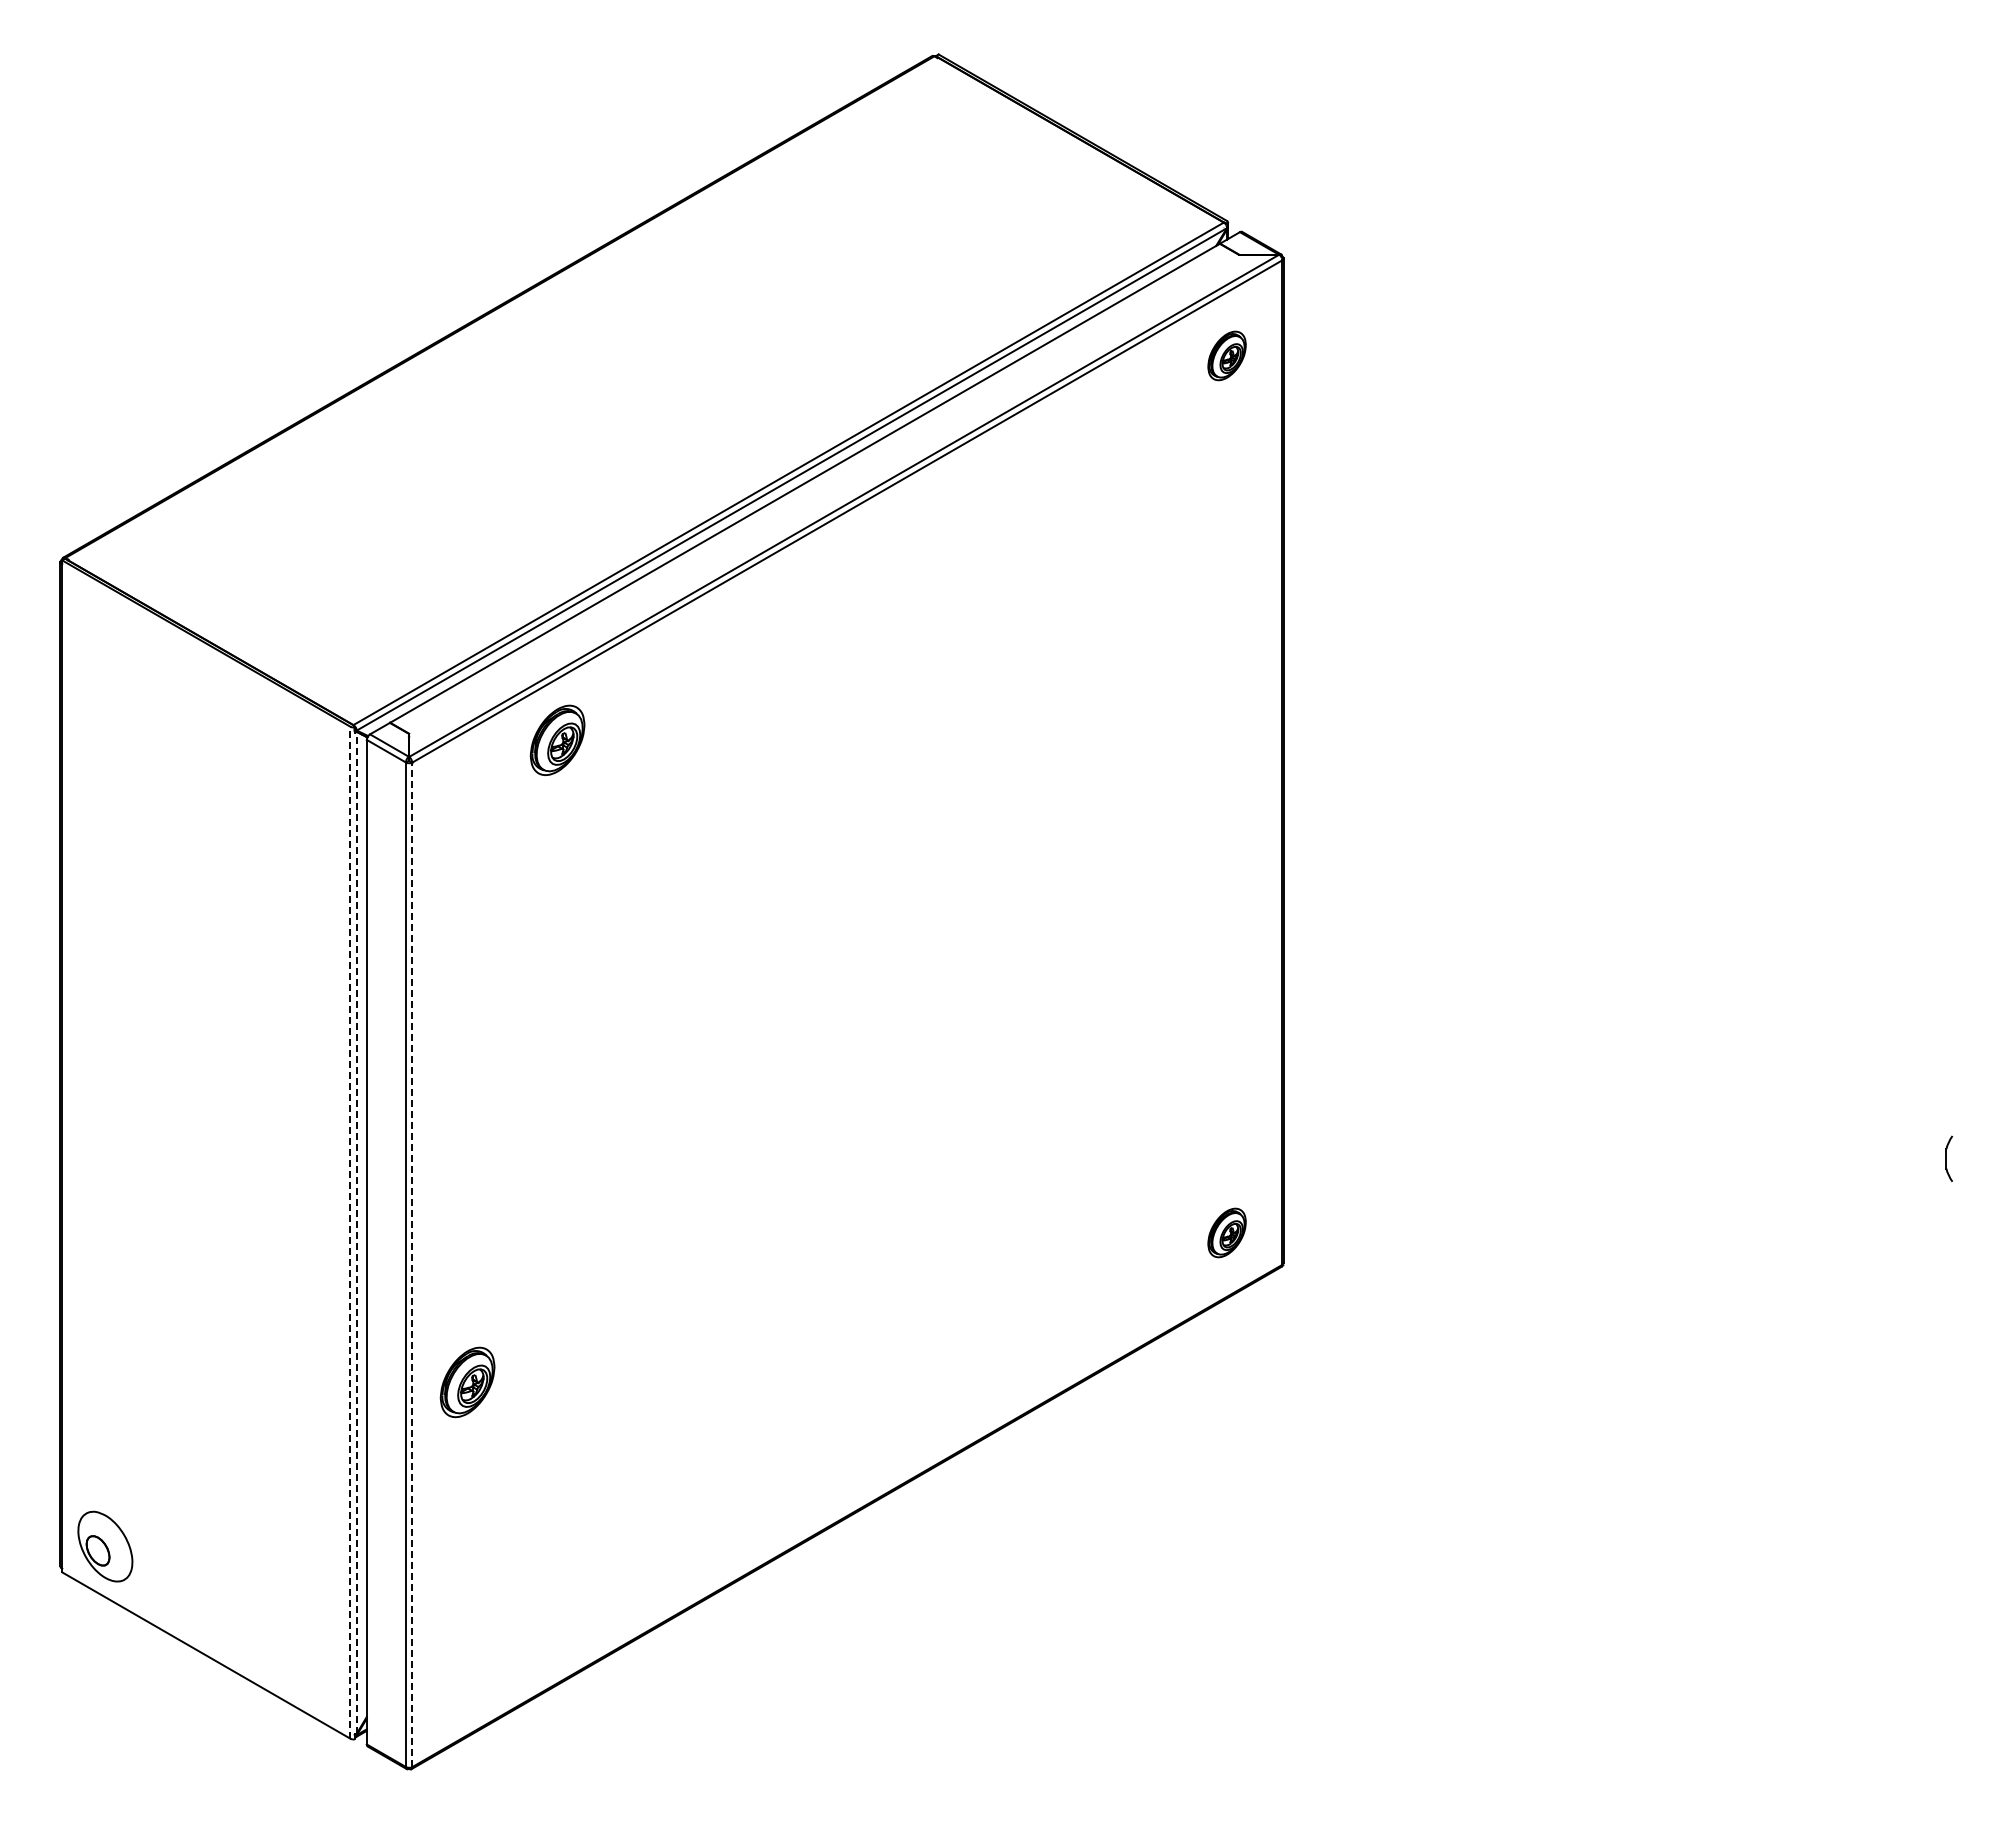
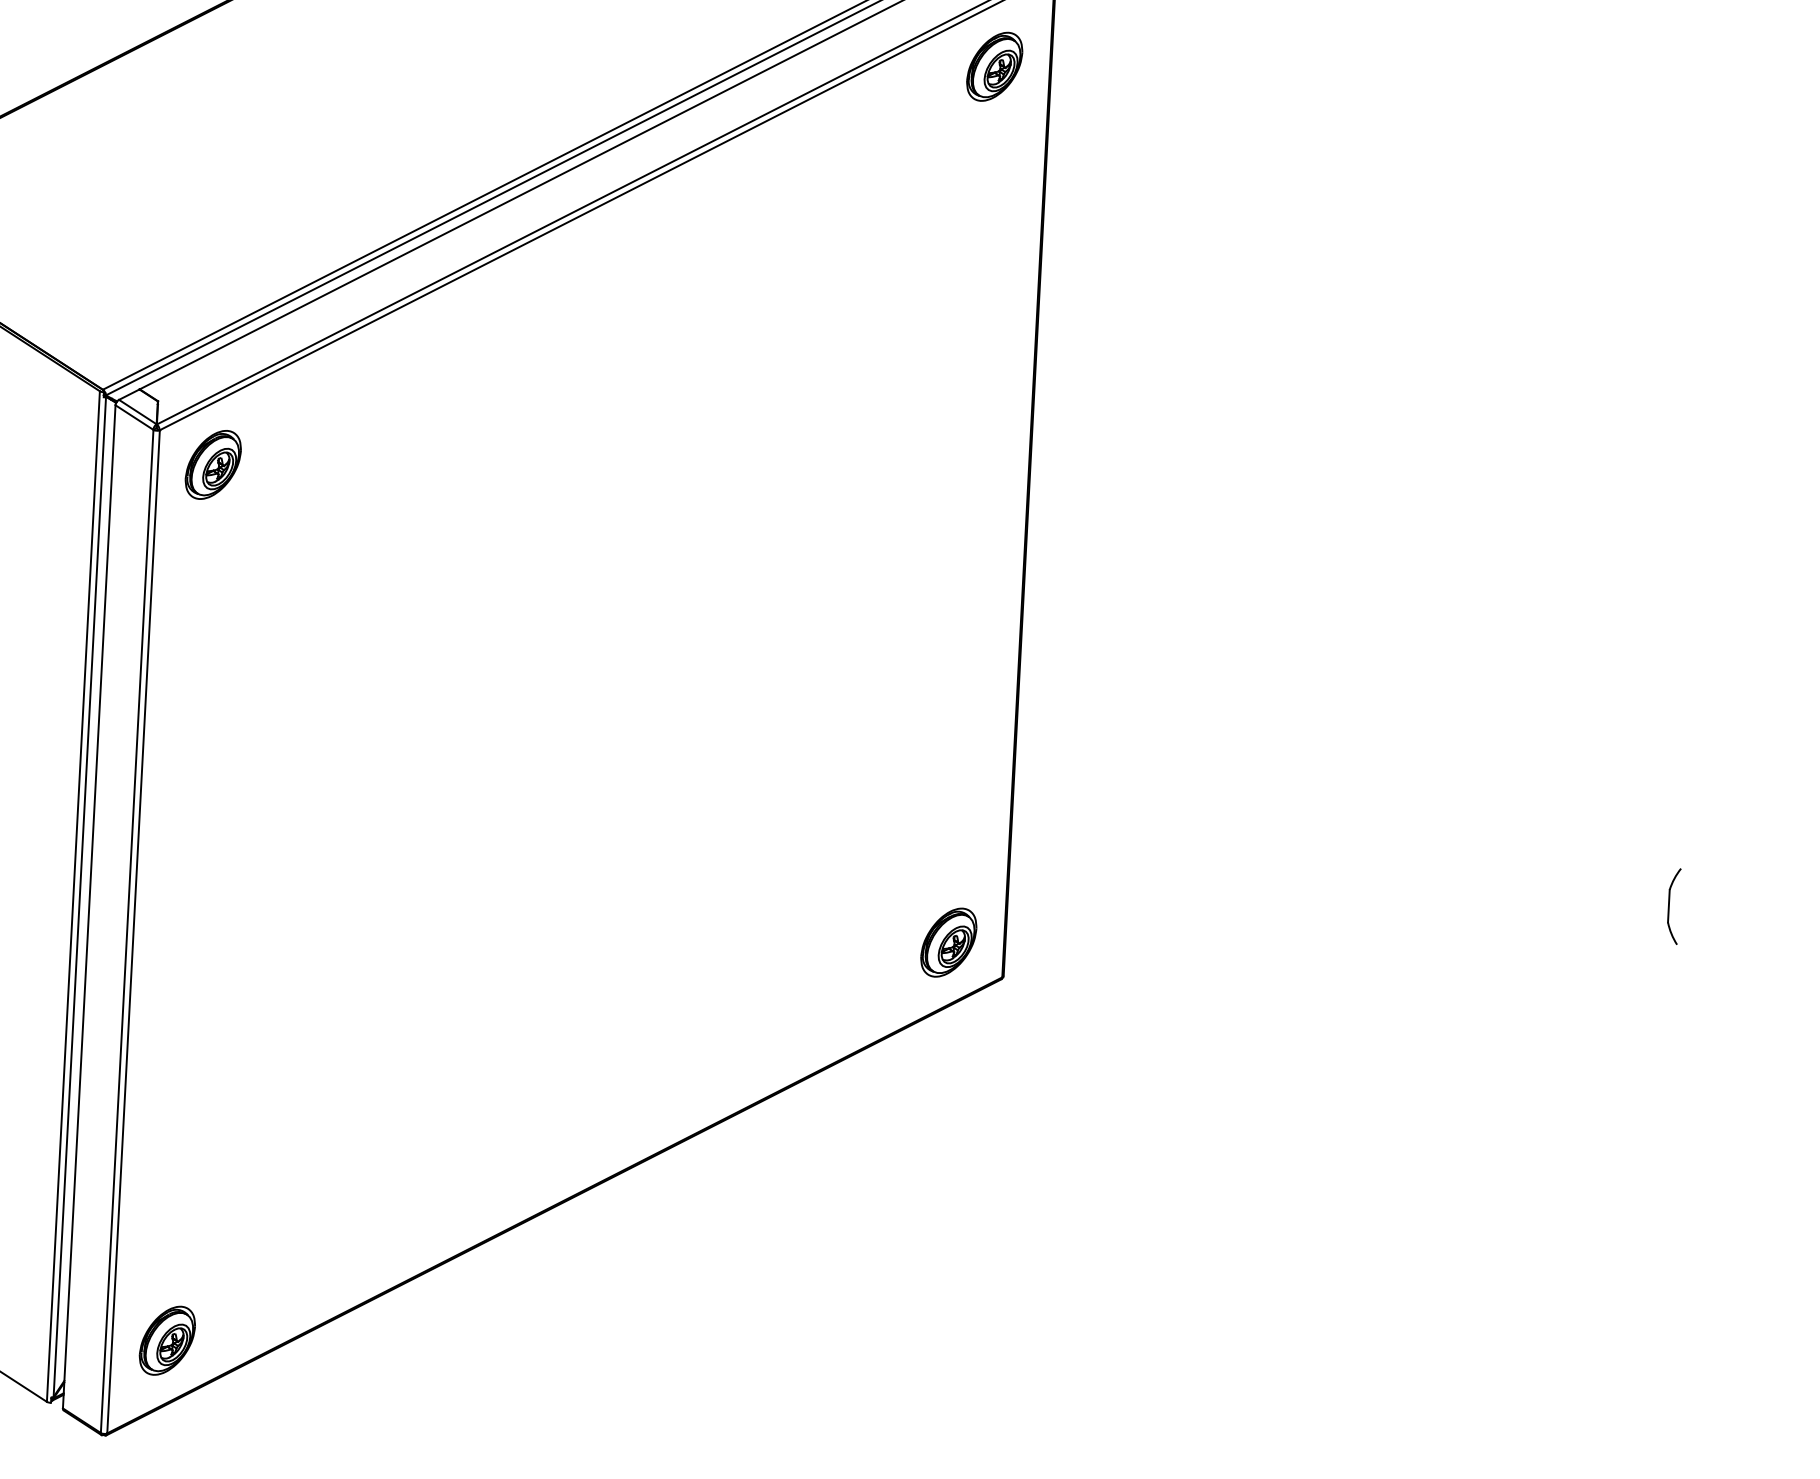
part: (1226, 355) -> (994, 66), size x1.43
part: (557, 740) -> (213, 465), moved
part: (1949, 1158) -> (1674, 906), size x1.67
line: (350, 1232) -> (73, 896), dashed -> solid
line: (356, 1232) -> (79, 896), dashed -> solid
part: (1226, 1232) -> (948, 942), size x1.43
line: (412, 1264) -> (133, 931), dashed -> solid
part: (467, 1382) -> (167, 1340), moved

